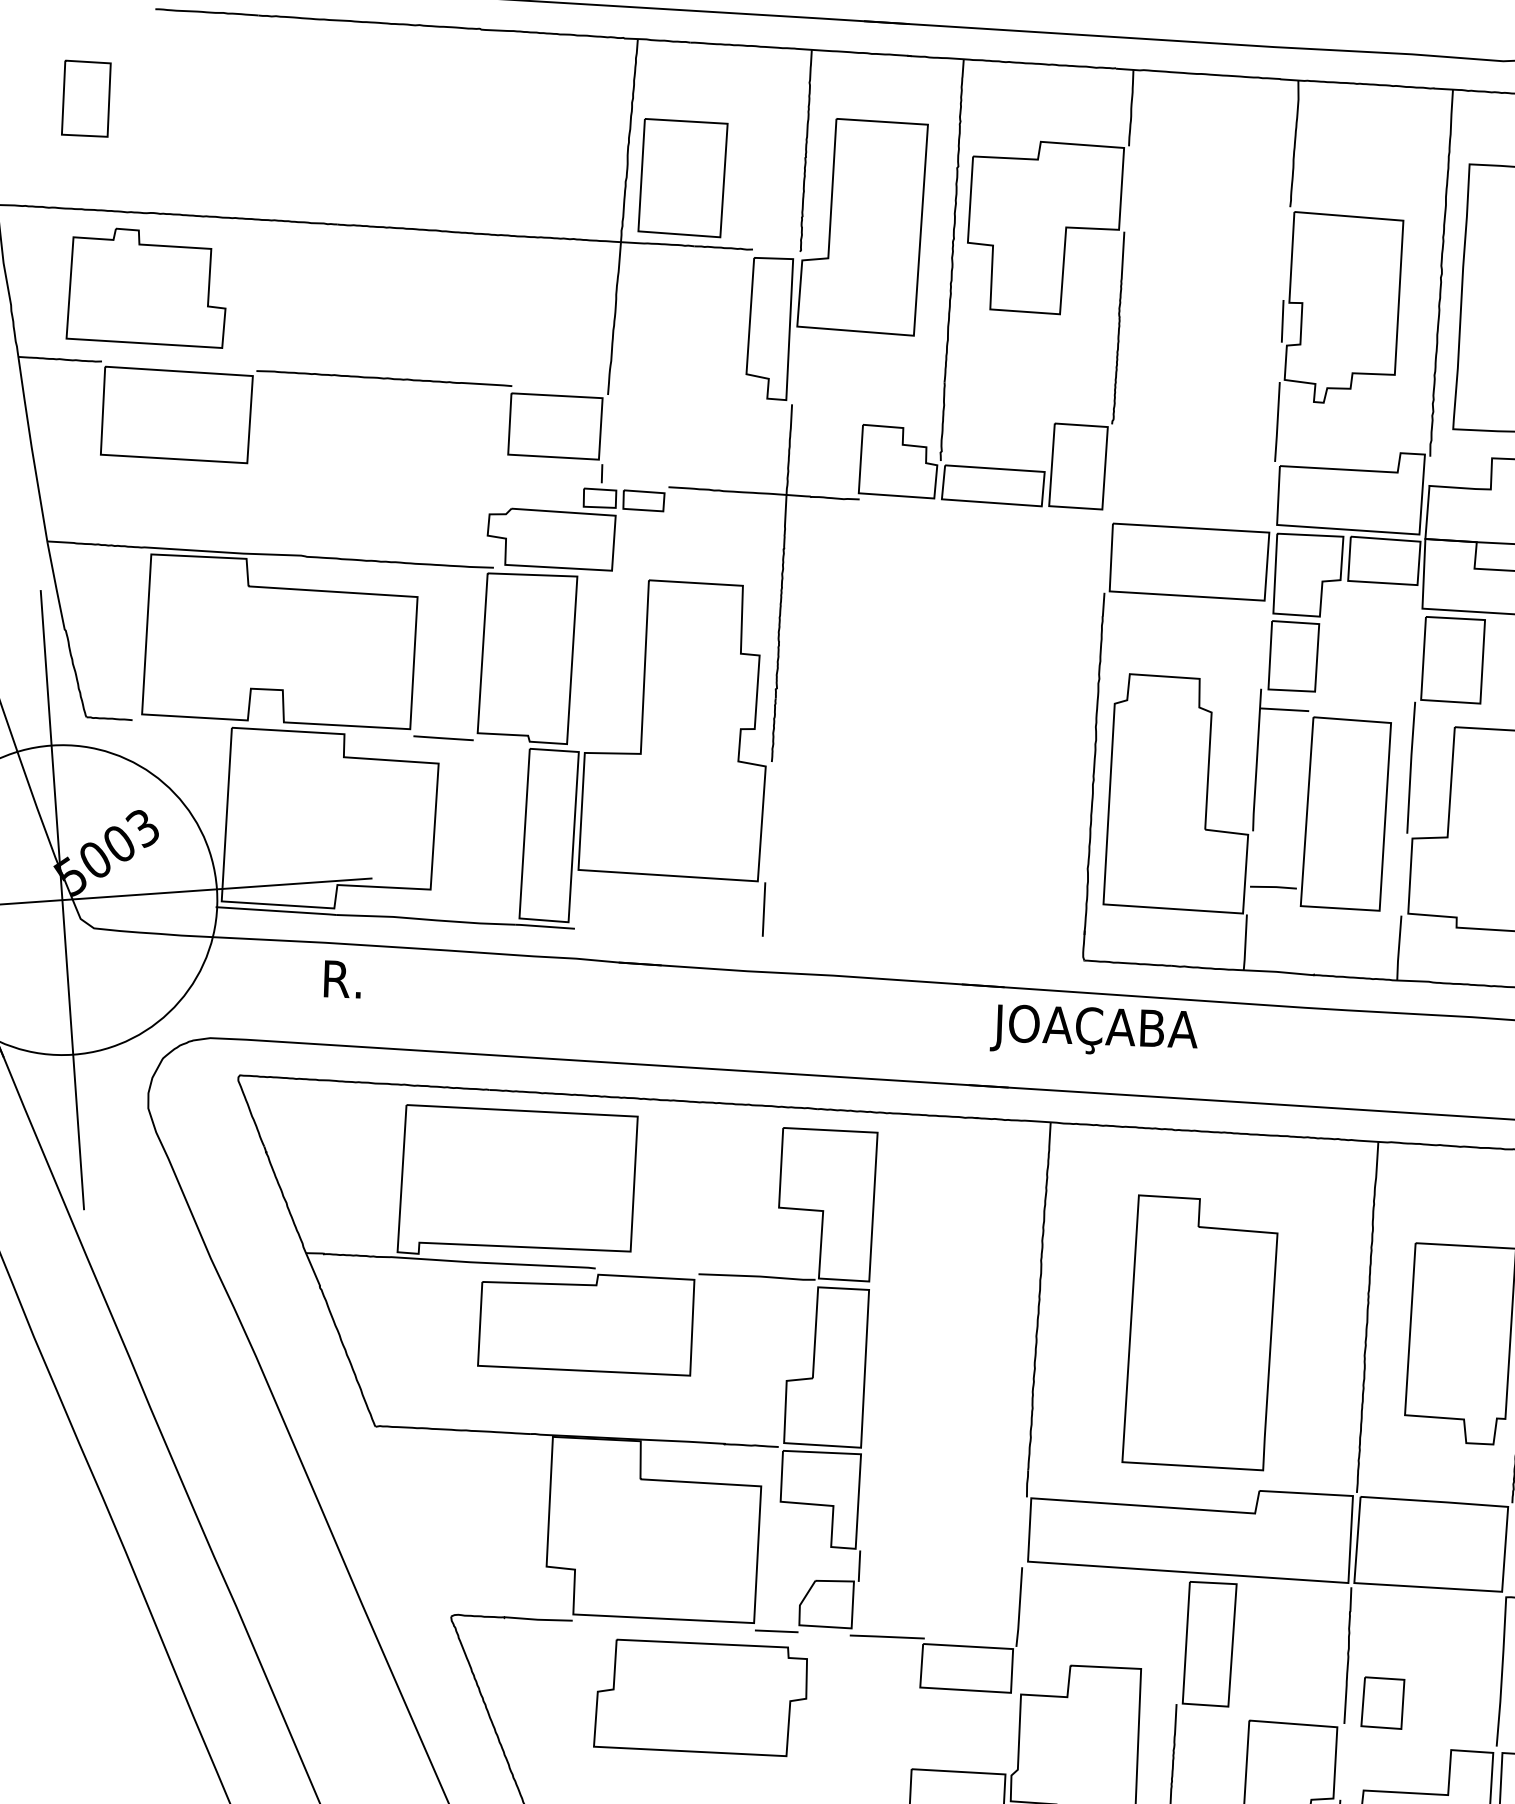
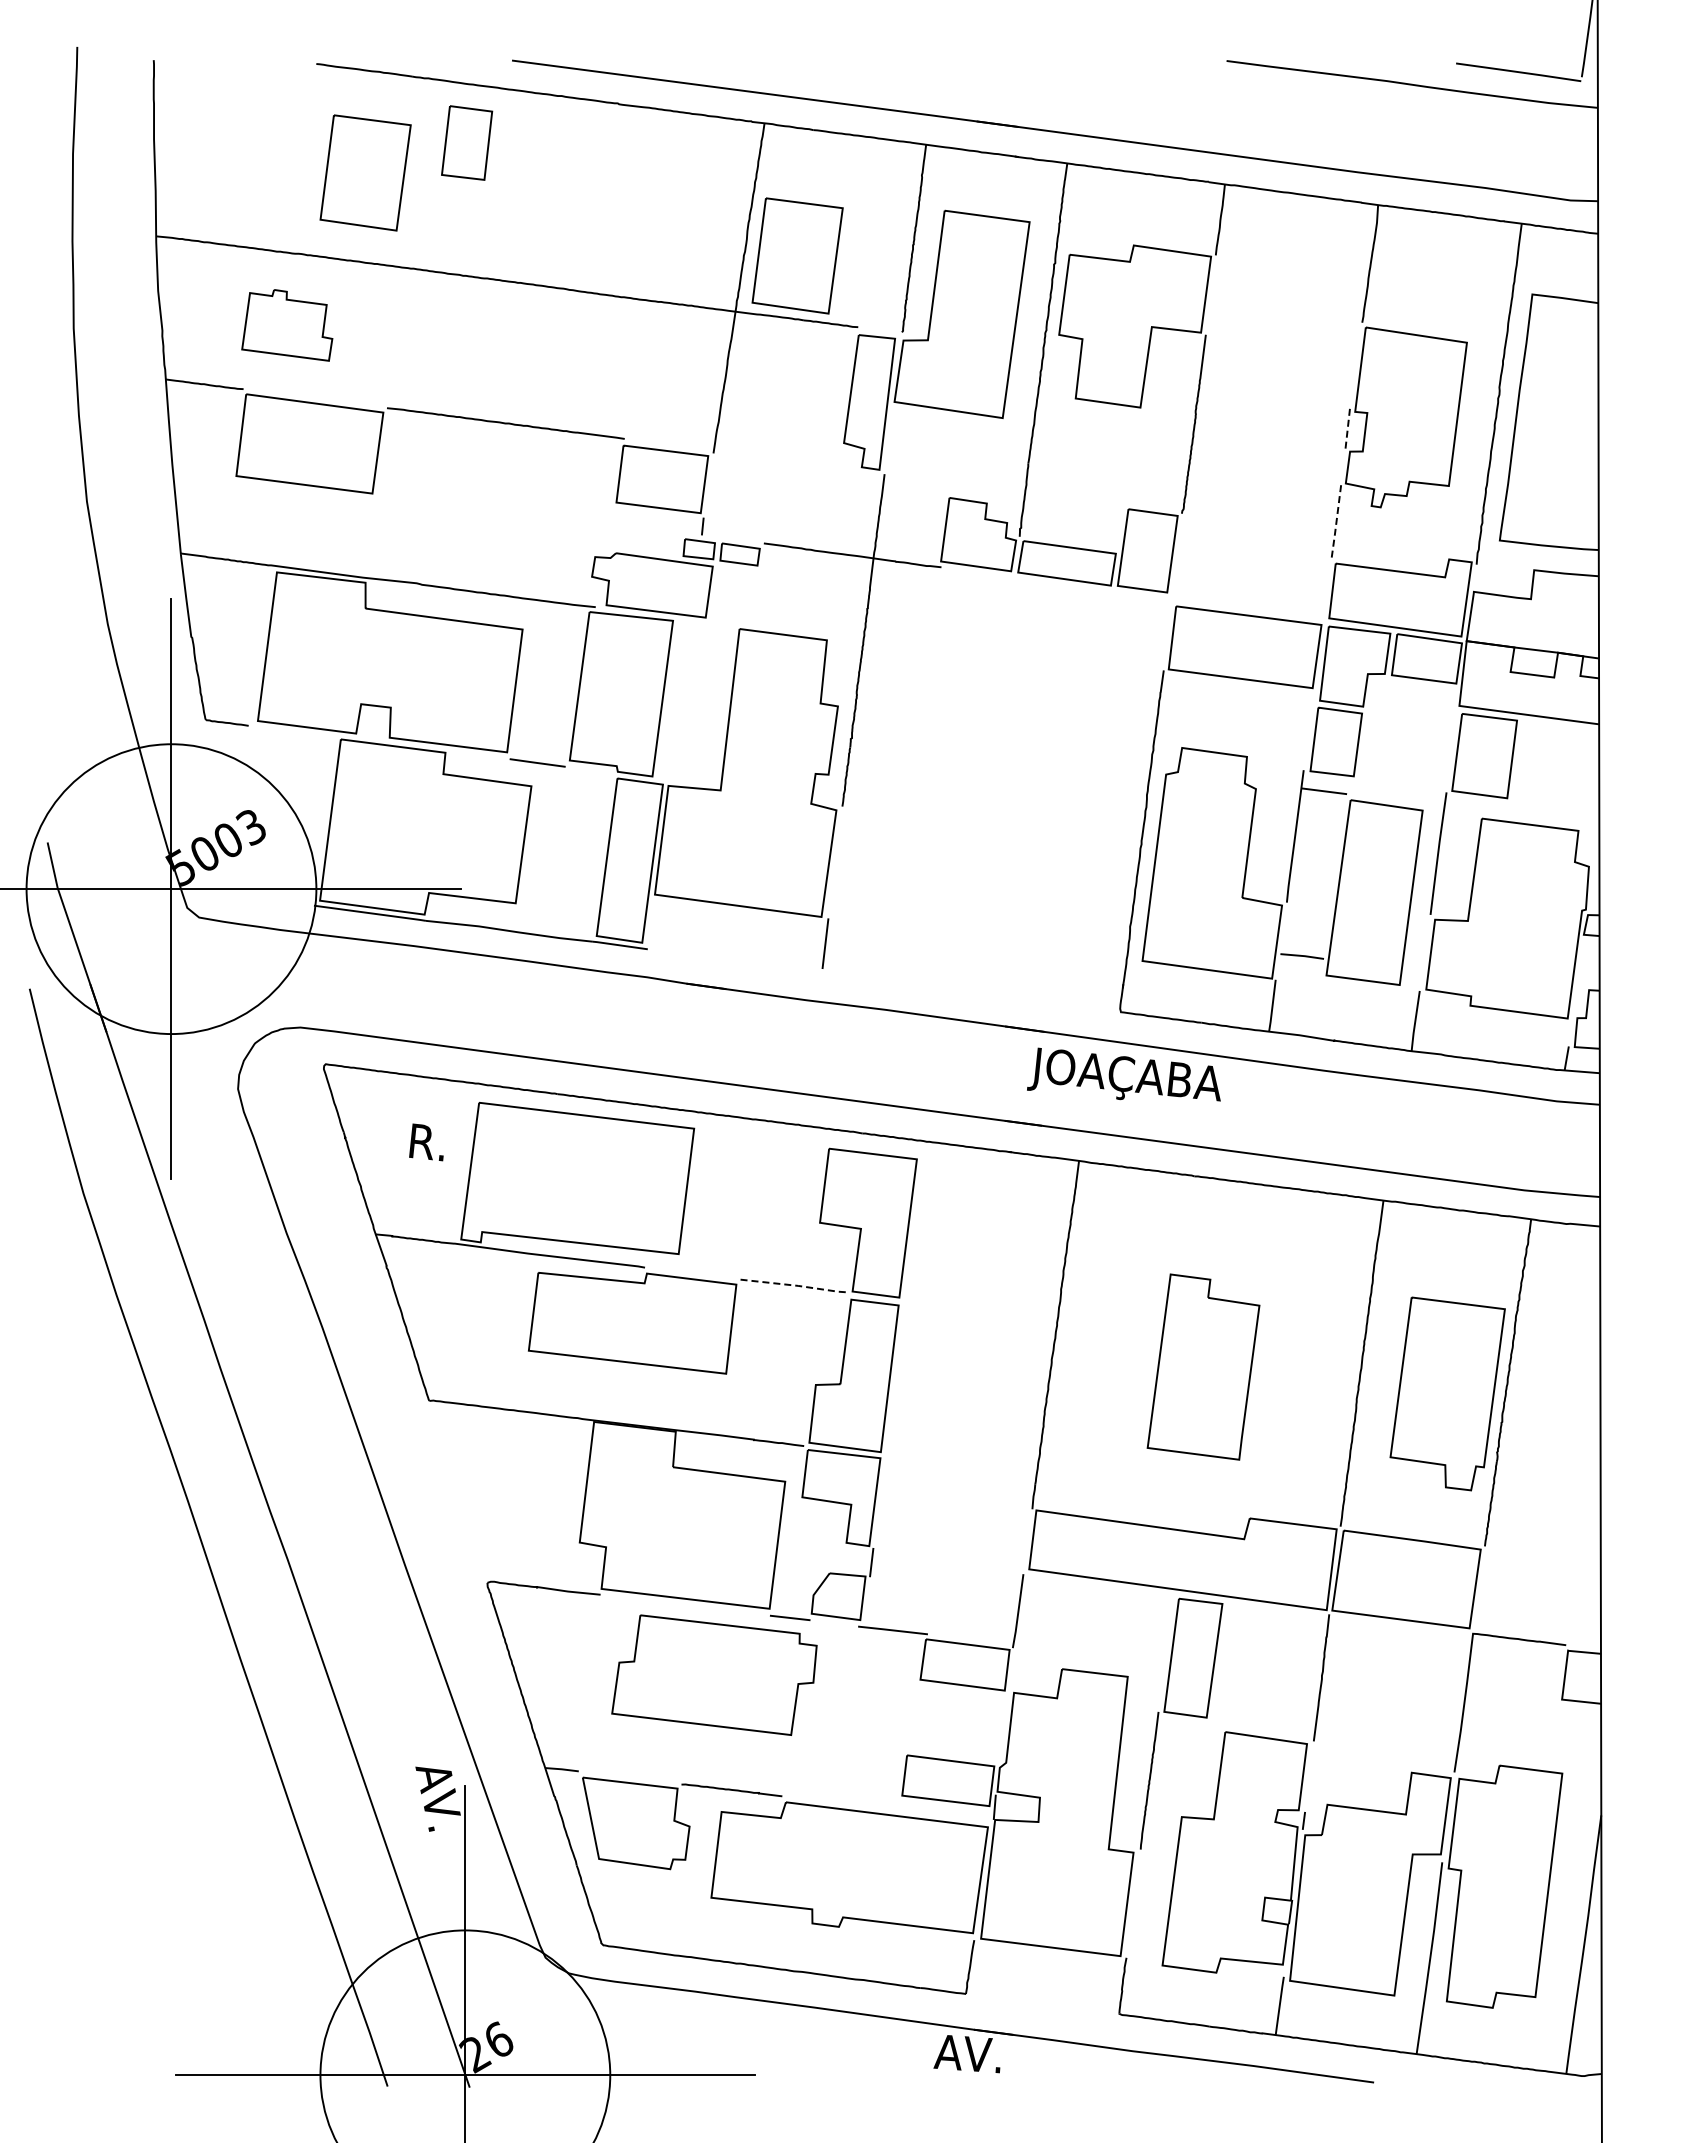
part: (86, 98) -> (467, 142), moved
part: (215, 121) -> (365, 172), added
part: (144, 290) -> (287, 325), size x0.6
line: (1282, 321) -> (1347, 428), solid -> dashed
line: (1277, 423) -> (1336, 523), solid -> dashed
text: (341, 979) -> (426, 1142), moved
line: (759, 1276) -> (797, 1285), solid -> dashed
part: (1198, 1332) -> (1203, 1366), size x0.7
part: (1382, 1703) -> (1350, 1724), removed

